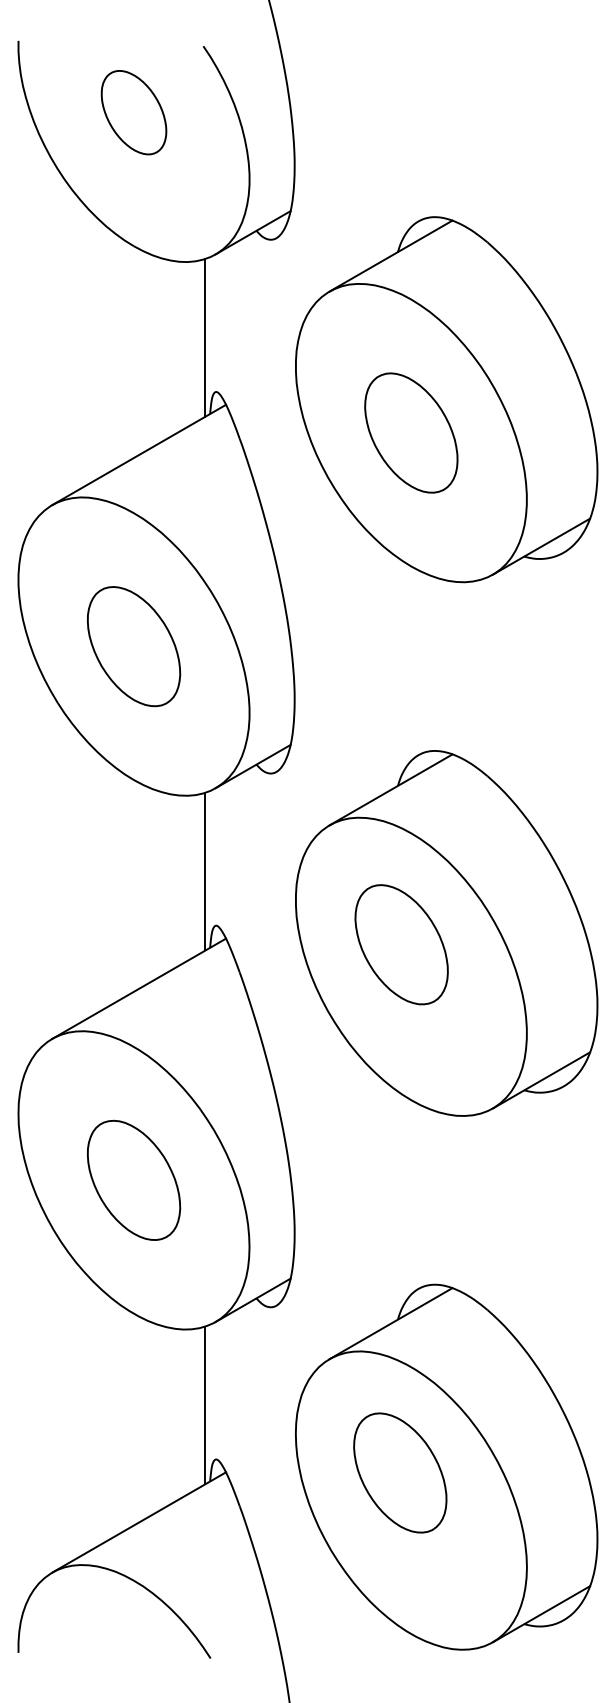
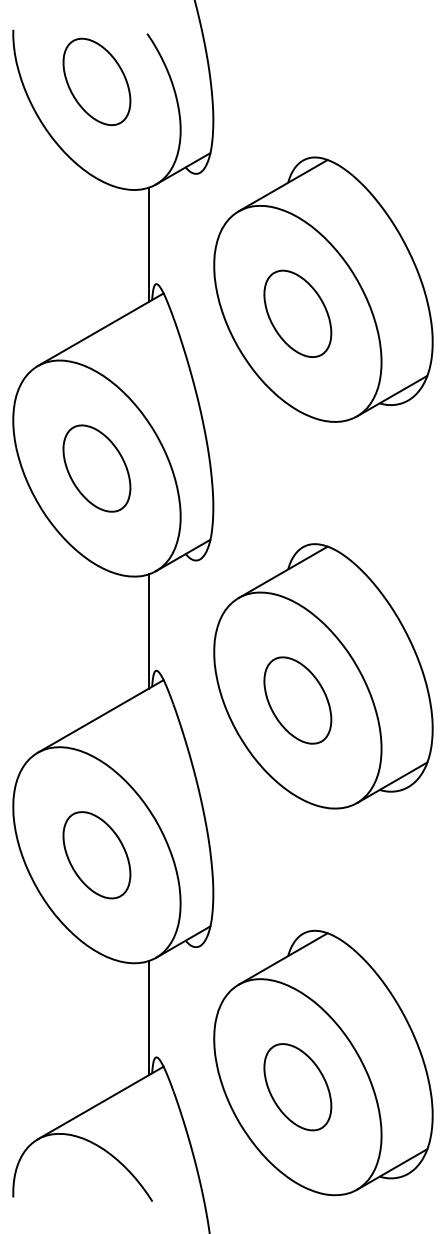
part: (133, 112) -> (96, 81), size x1.43
part: (401, 944) -> (297, 700), moved
part: (399, 1473) -> (297, 1087), moved

